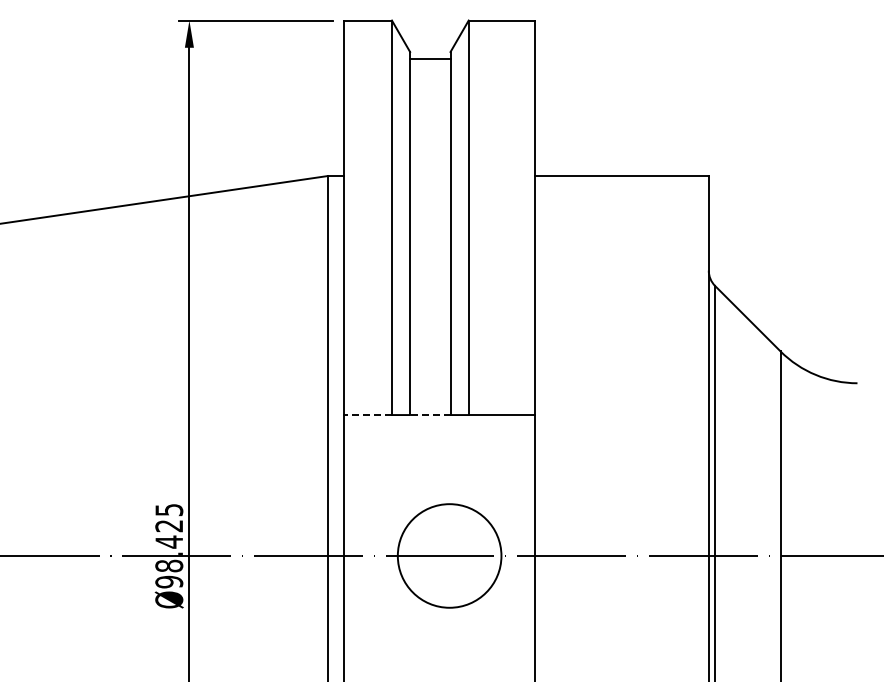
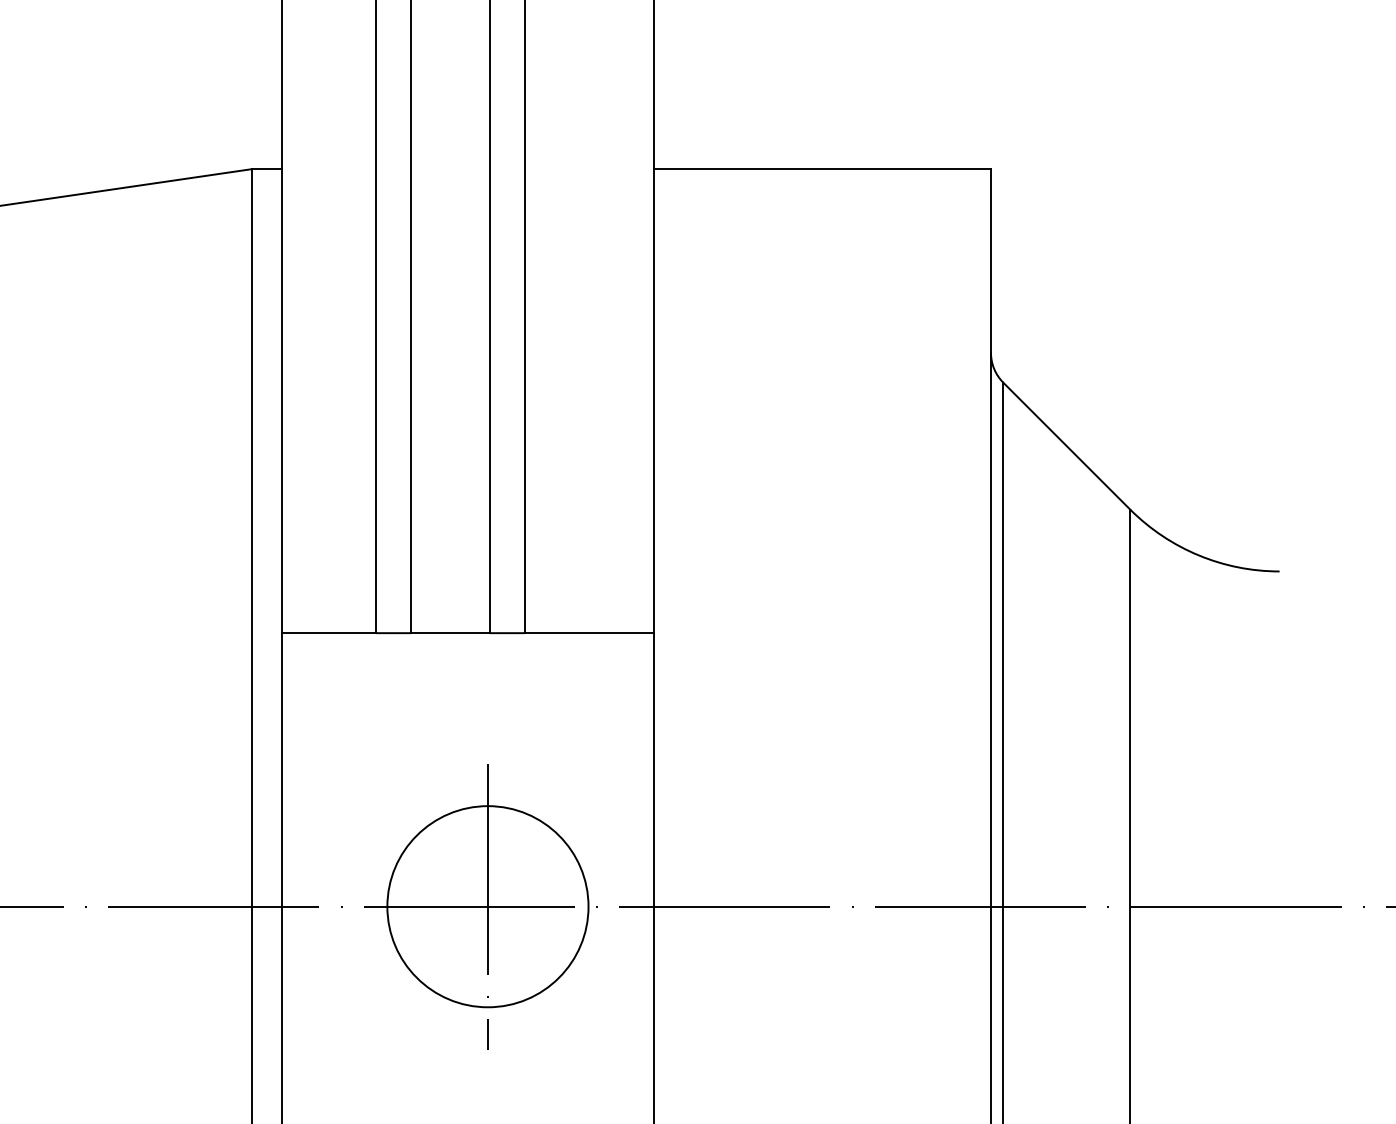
line: (367, 415) -> (328, 634), dashed -> solid
line: (429, 415) -> (448, 634), dashed -> solid
line: (449, 555) -> (487, 905), added

